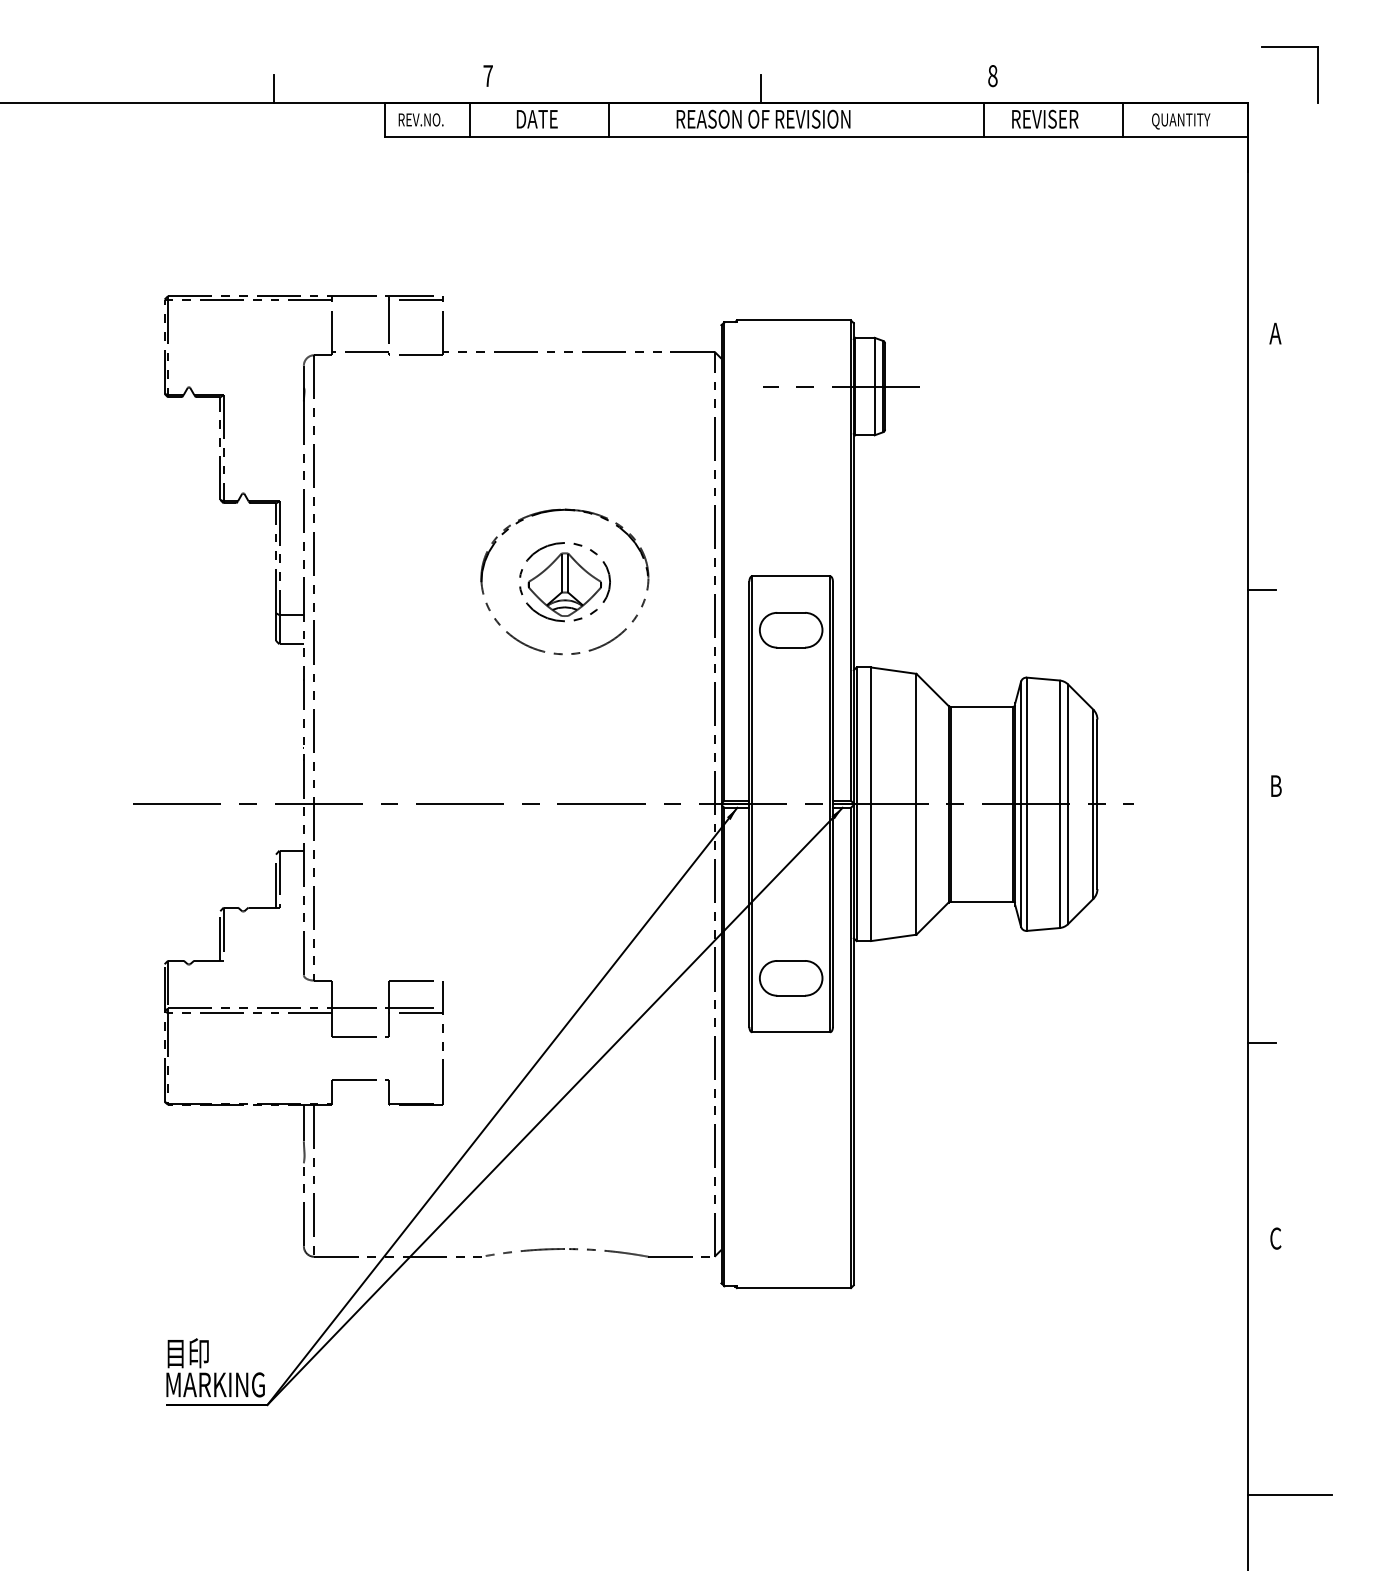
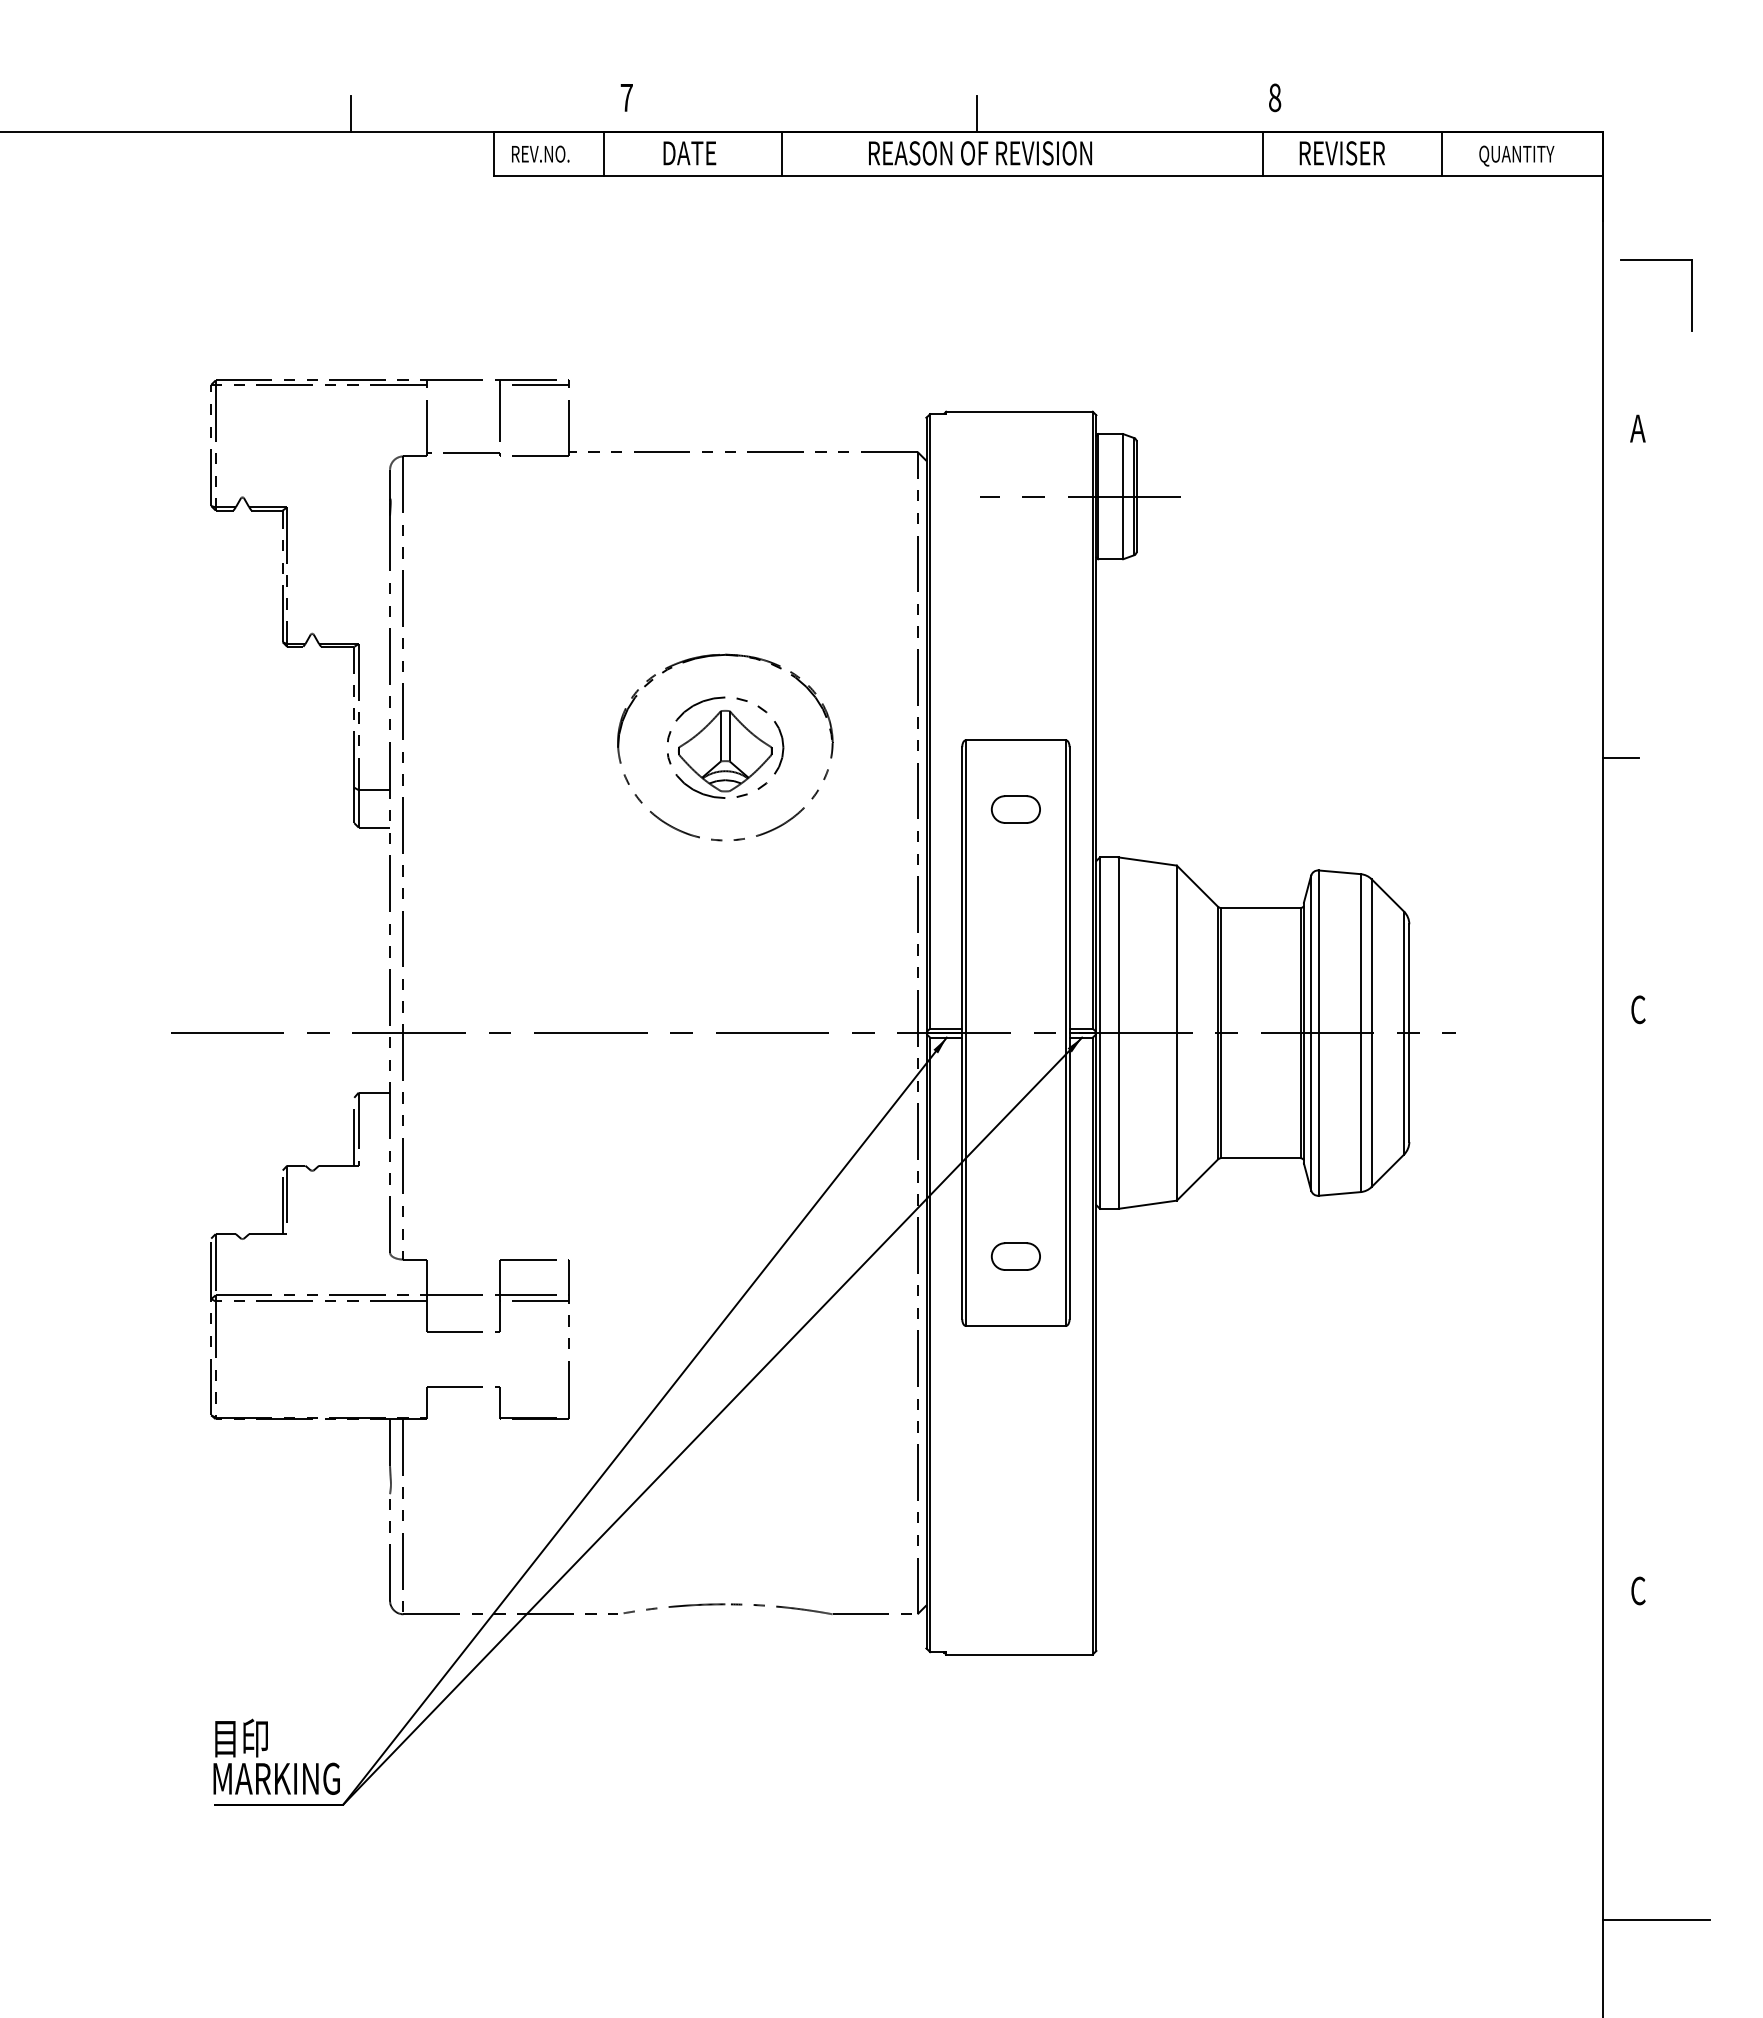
part: (1289, 47) -> (1656, 260), moved
part: (790, 630) -> (1015, 809), size x0.6
text: (1275, 785) -> (1638, 1009), B -> C
part: (790, 978) -> (1015, 1256), size x0.6
line: (1261, 1042) -> (1620, 1339), removed

